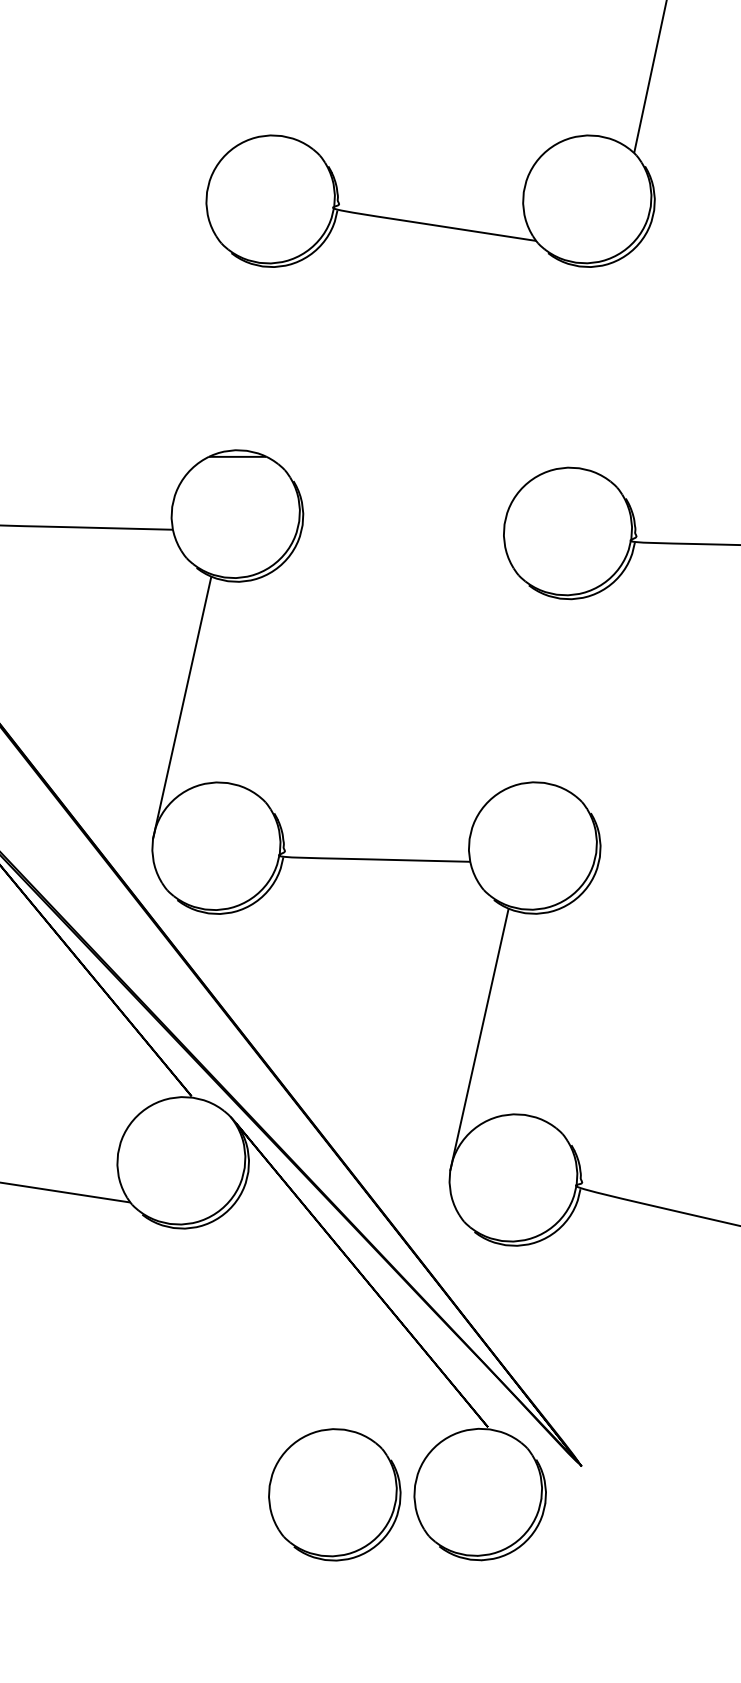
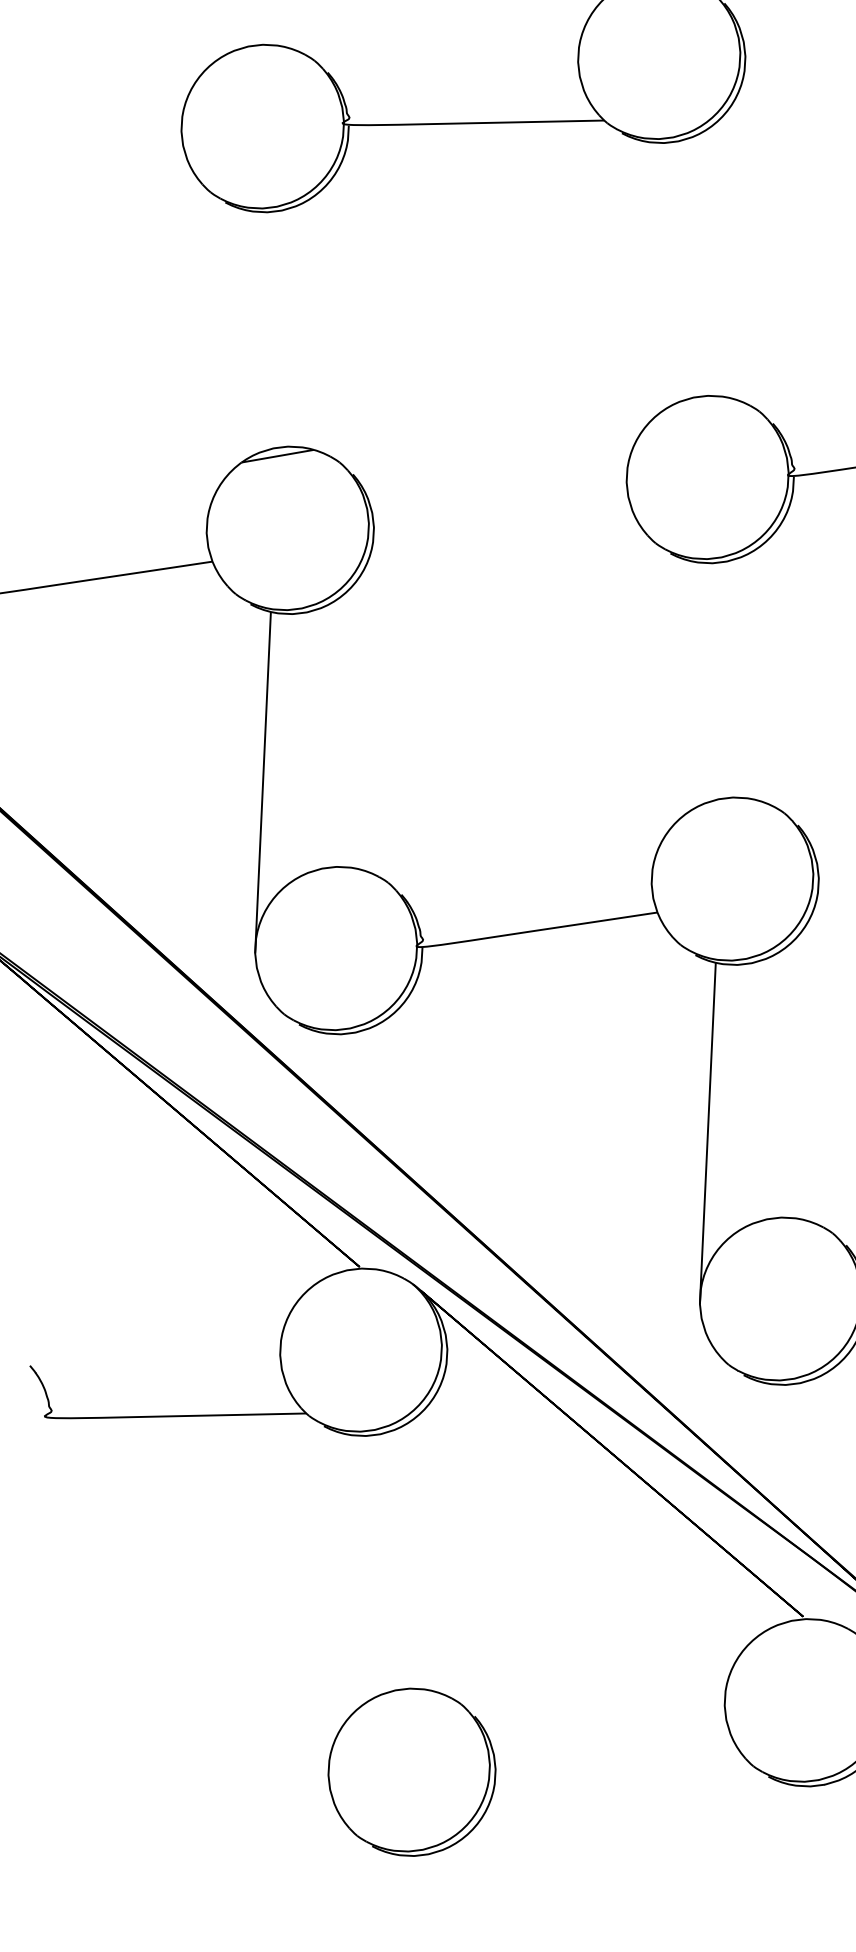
part: (334, 1494) -> (411, 1771), moved

